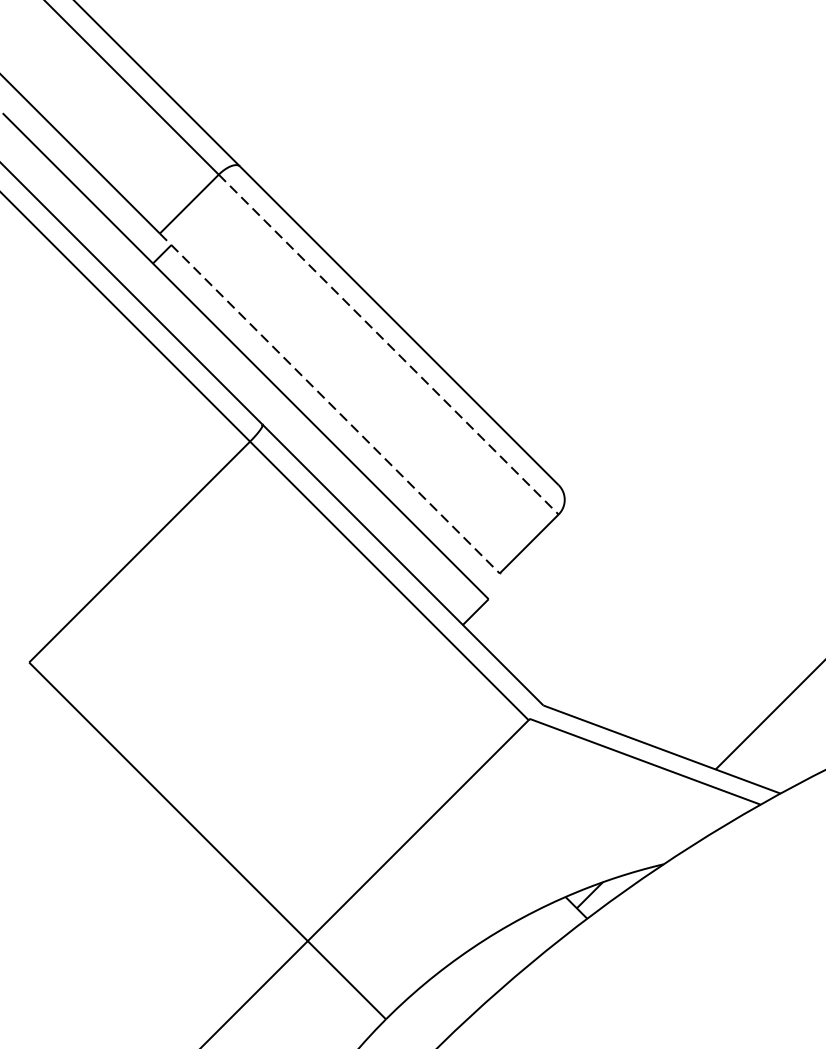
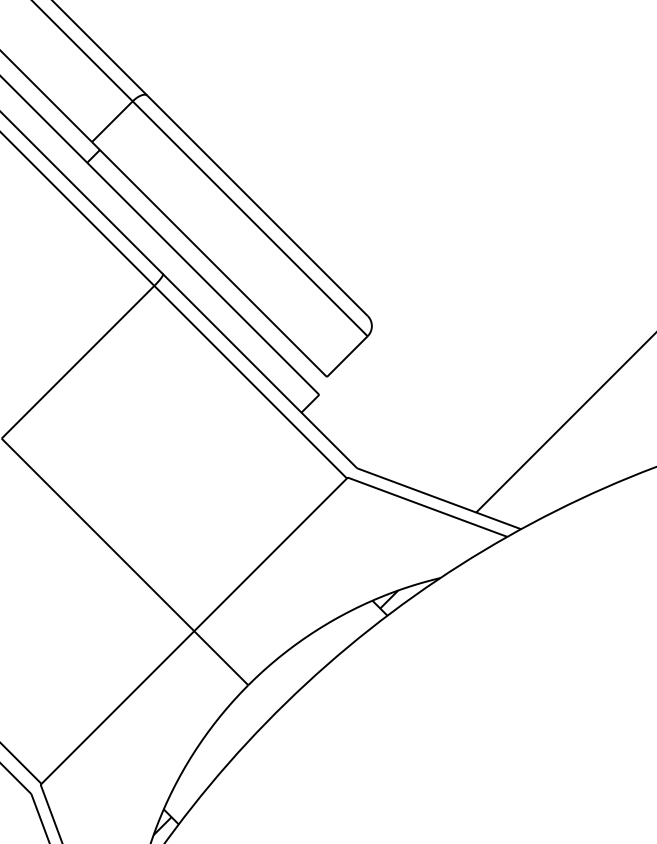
line: (389, 345) -> (250, 219), dashed -> solid
line: (329, 403) -> (209, 259), dashed -> solid

